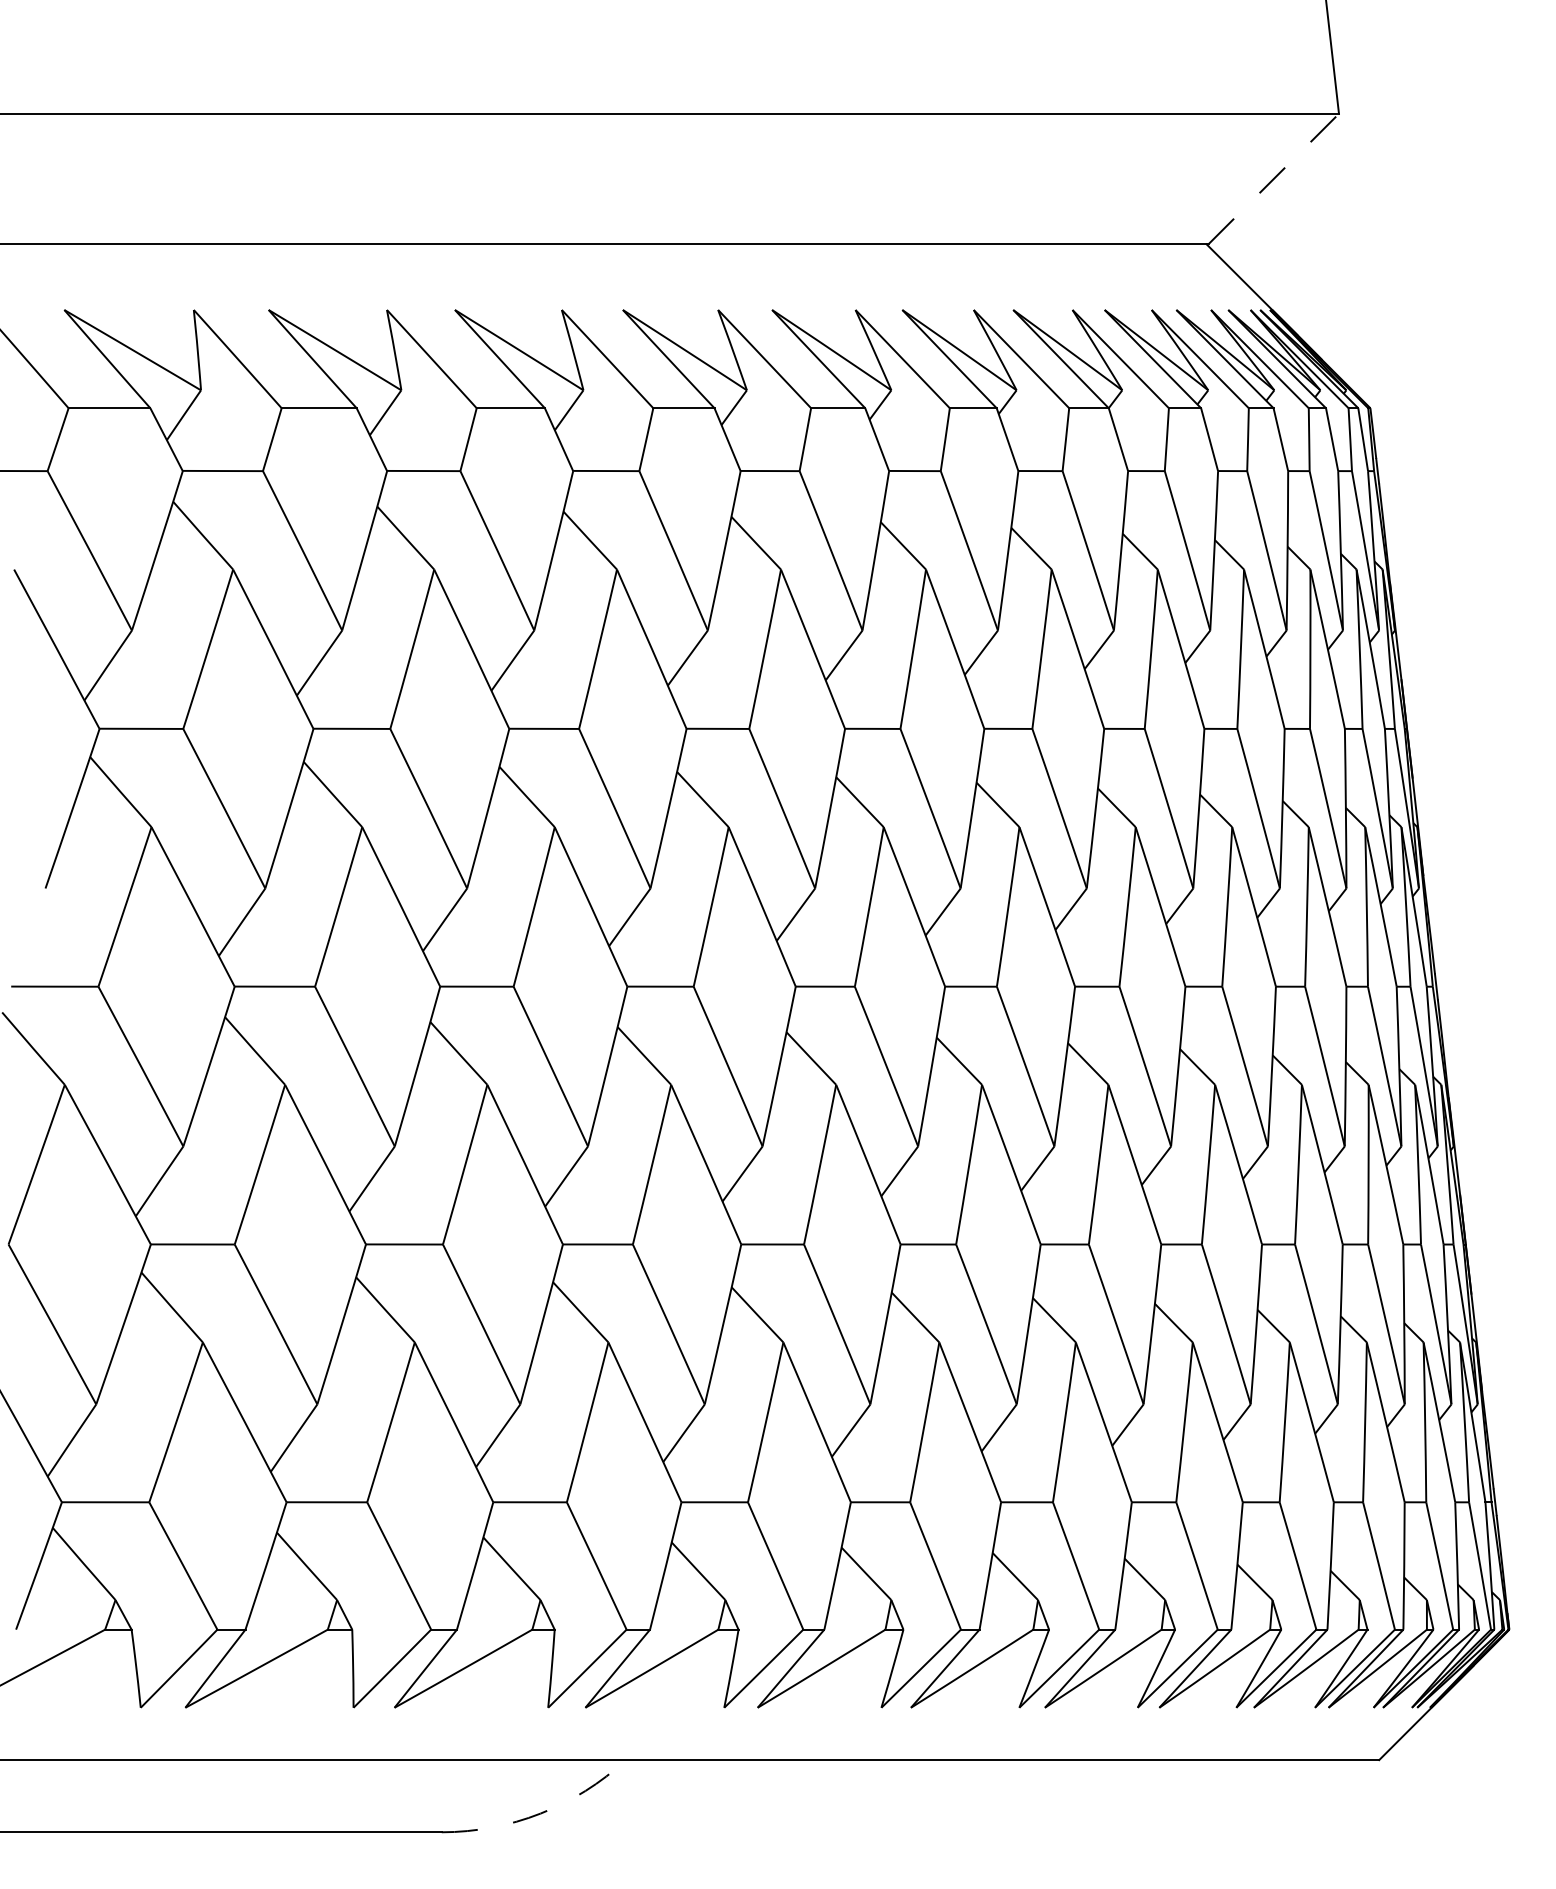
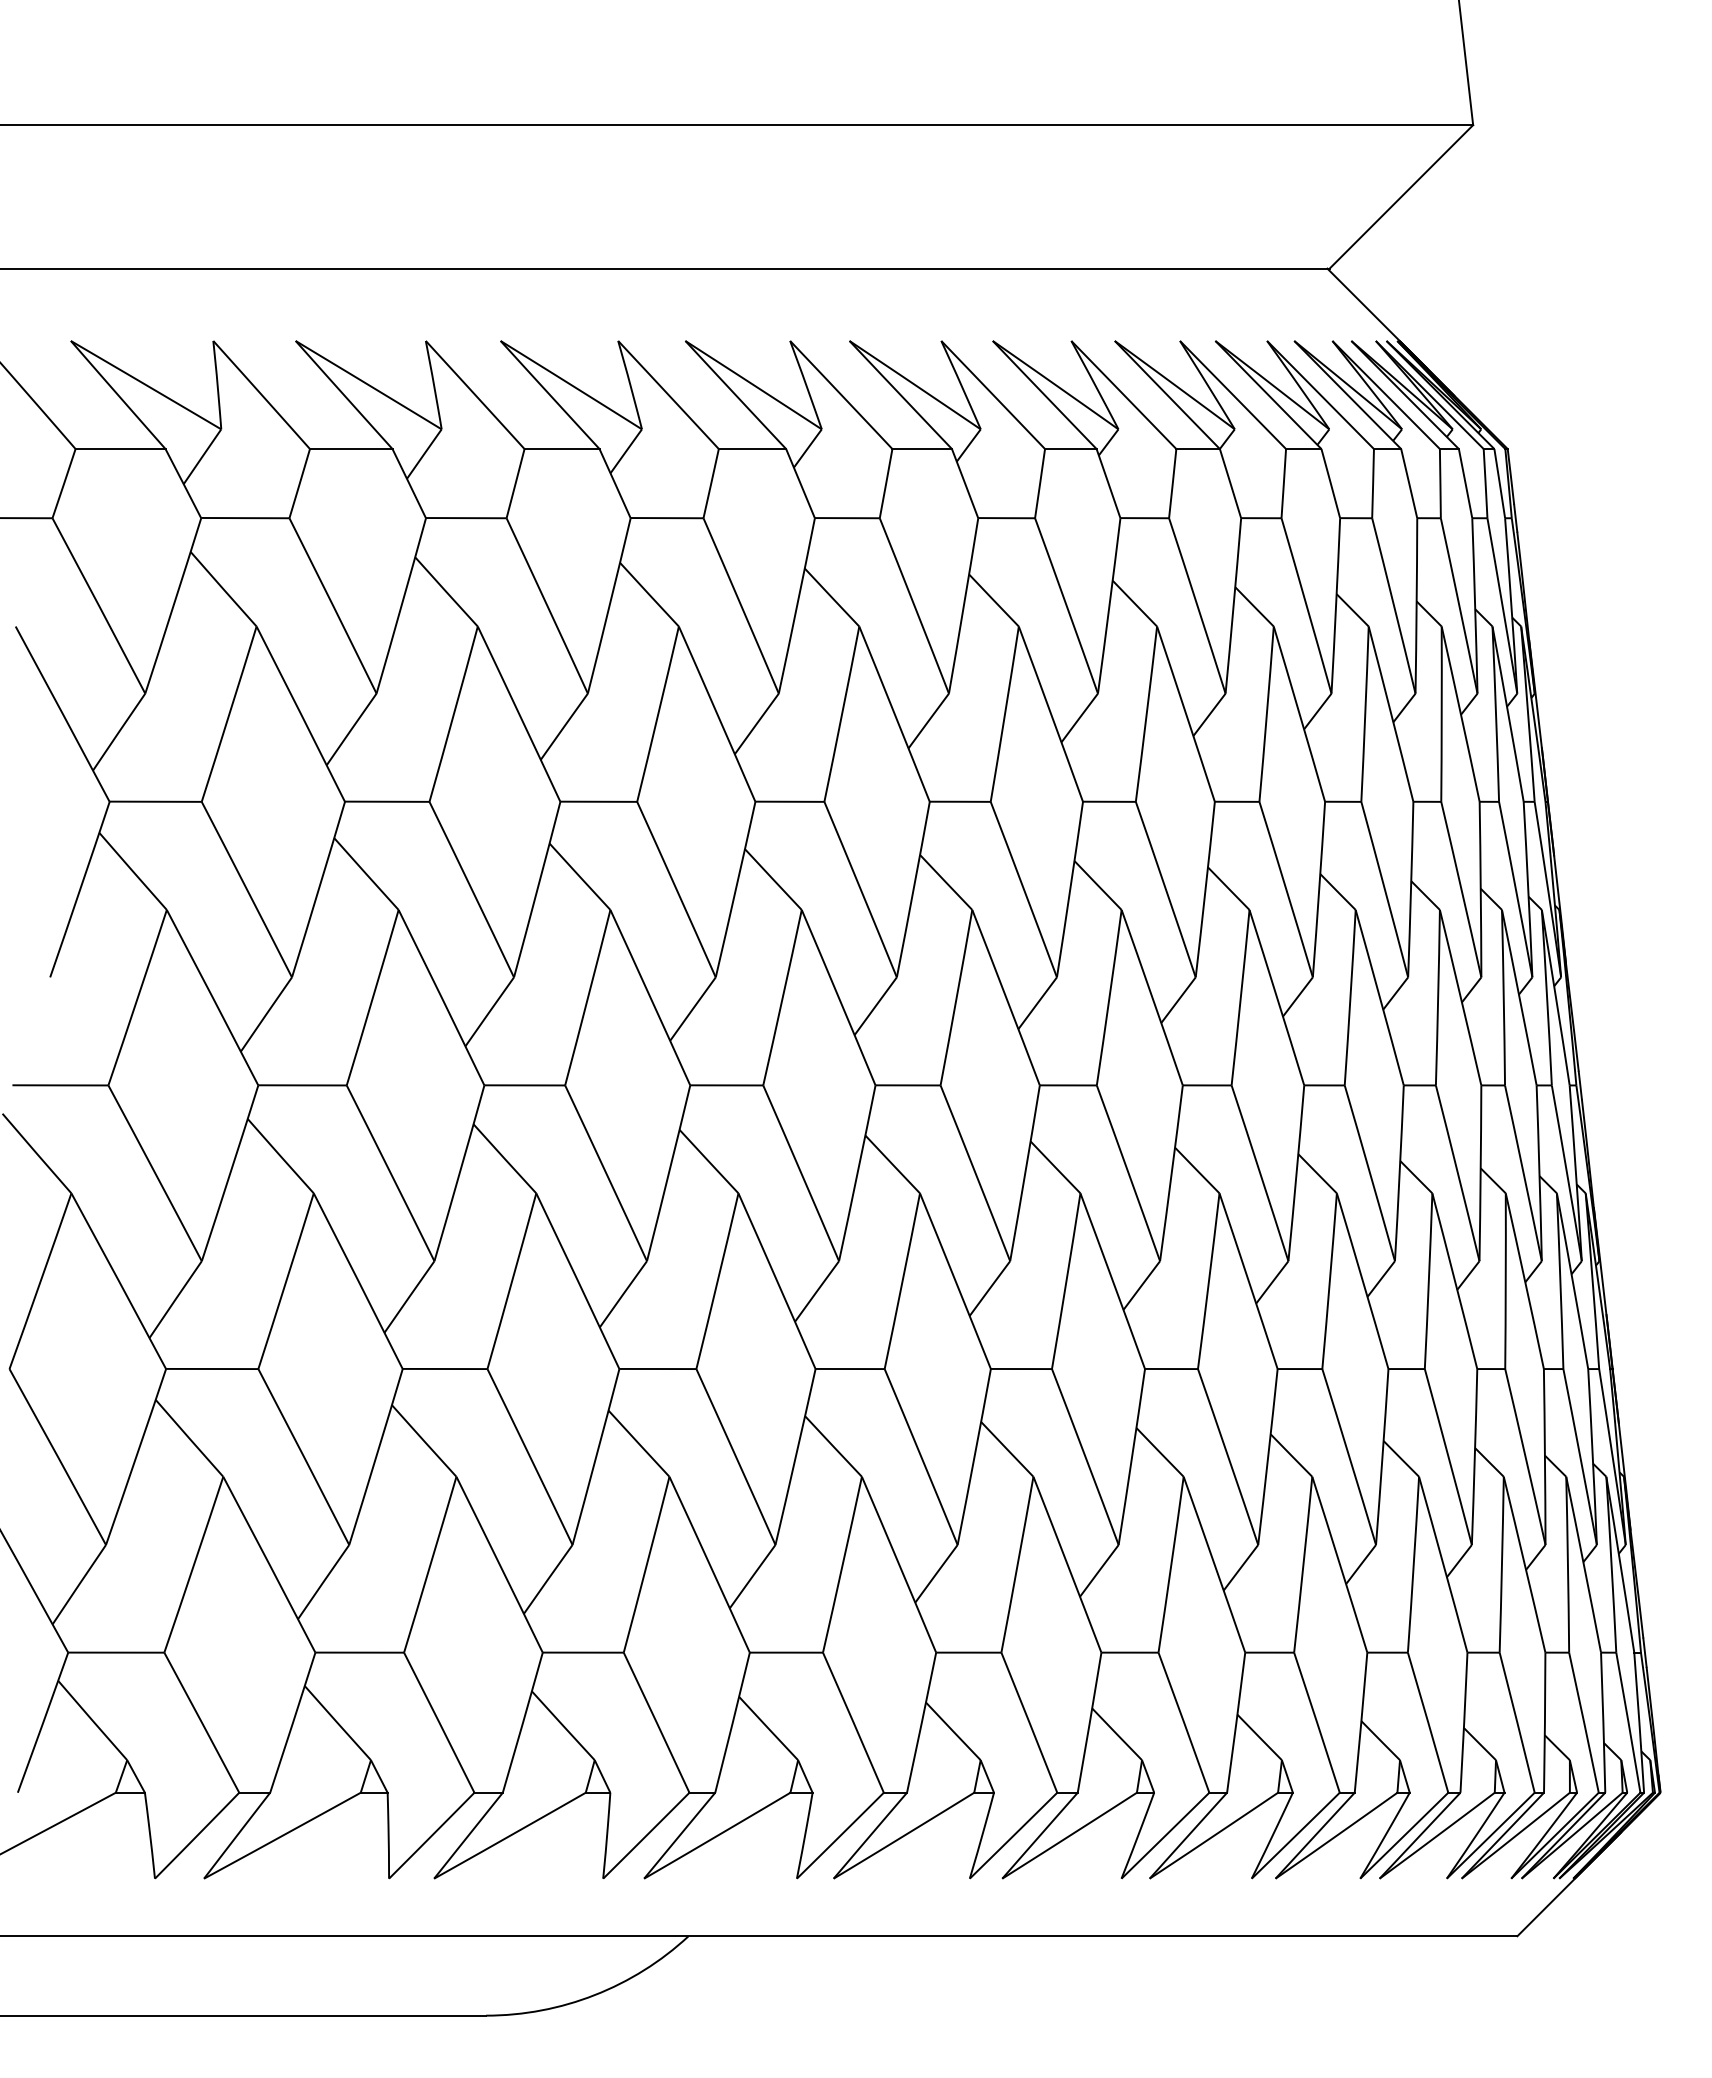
line: (1273, 178) -> (1401, 196), dashed -> solid
arc: (540, 1813) -> (594, 1995), dashed -> solid

